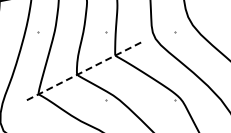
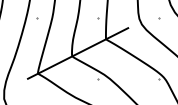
line: (83, 71) -> (77, 53), dashed -> solid

